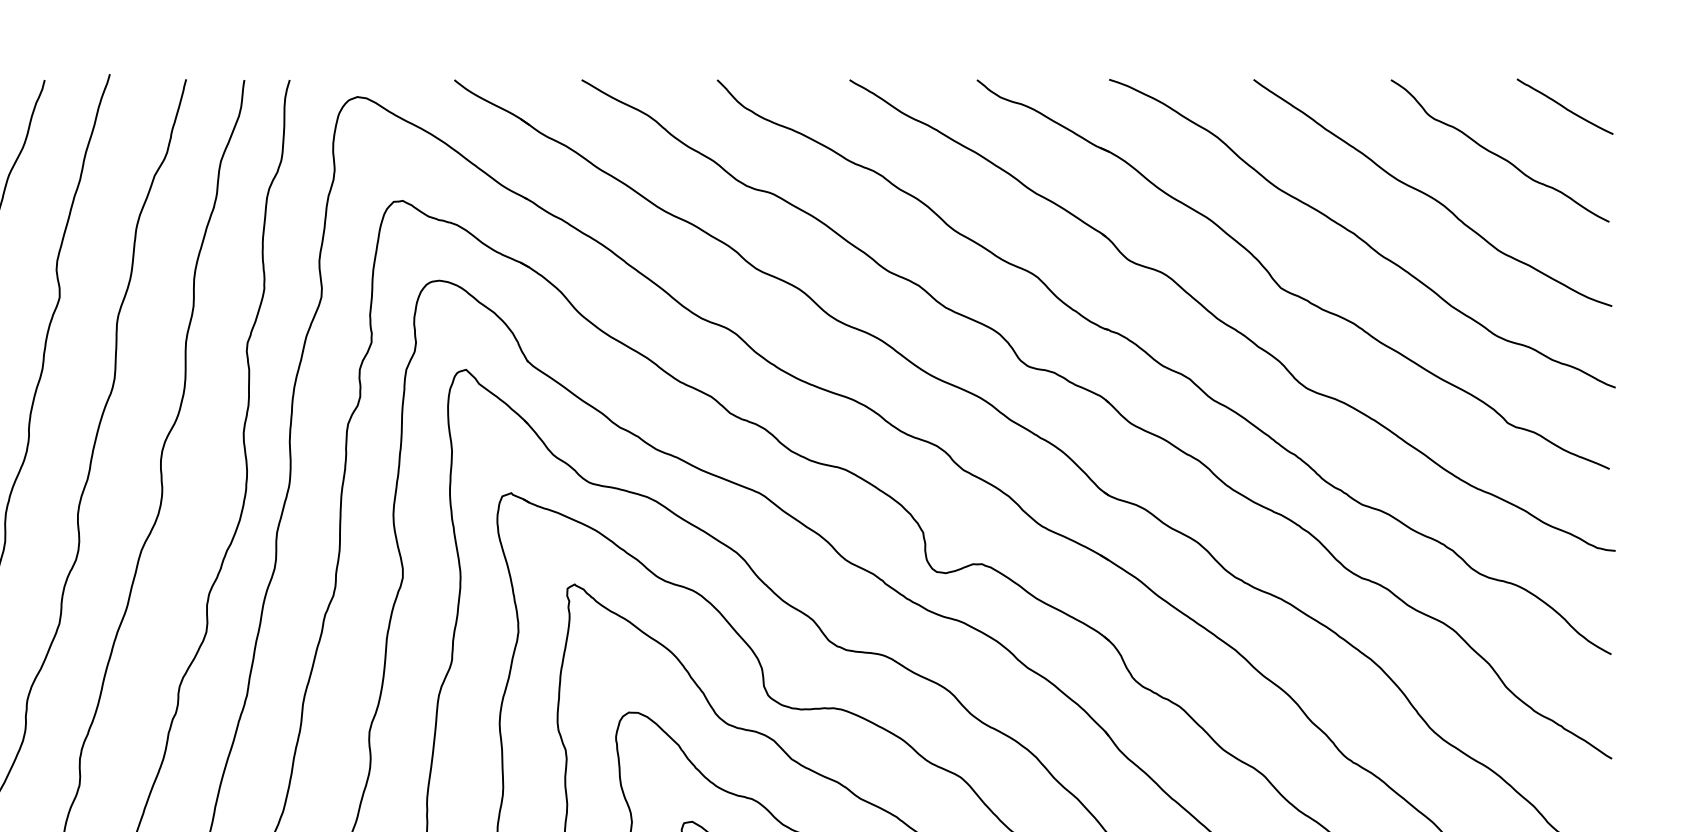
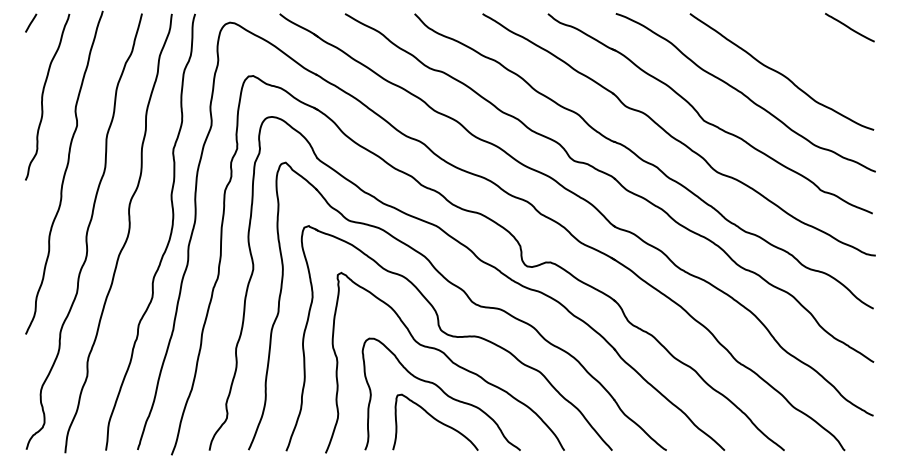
curve: (1498, 153) -> (815, 51), removed

